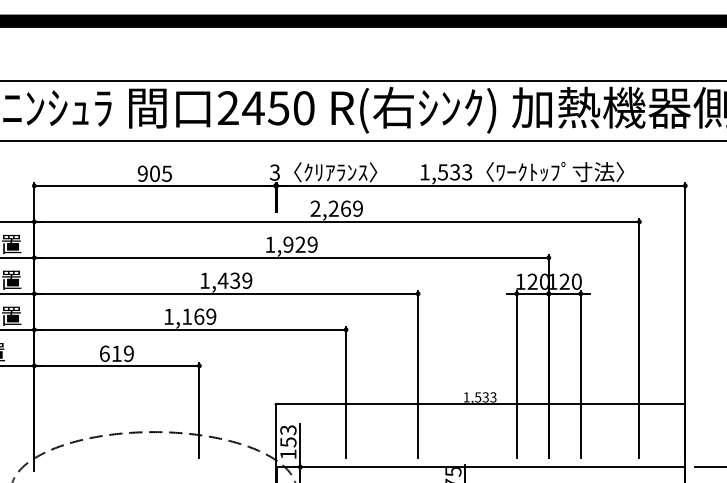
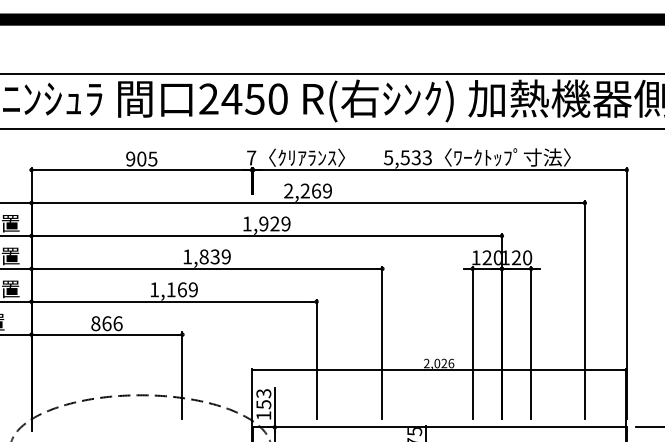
text: (274, 172) -> (251, 157), 3 -> 7
text: (424, 172) -> (388, 157), 1,533 -> 5,533
text: (222, 280) -> (203, 256), 1,439 -> 1,839
text: (116, 353) -> (106, 323), 619 -> 866
text: (479, 397) -> (438, 363), 1,533 -> 2,026

